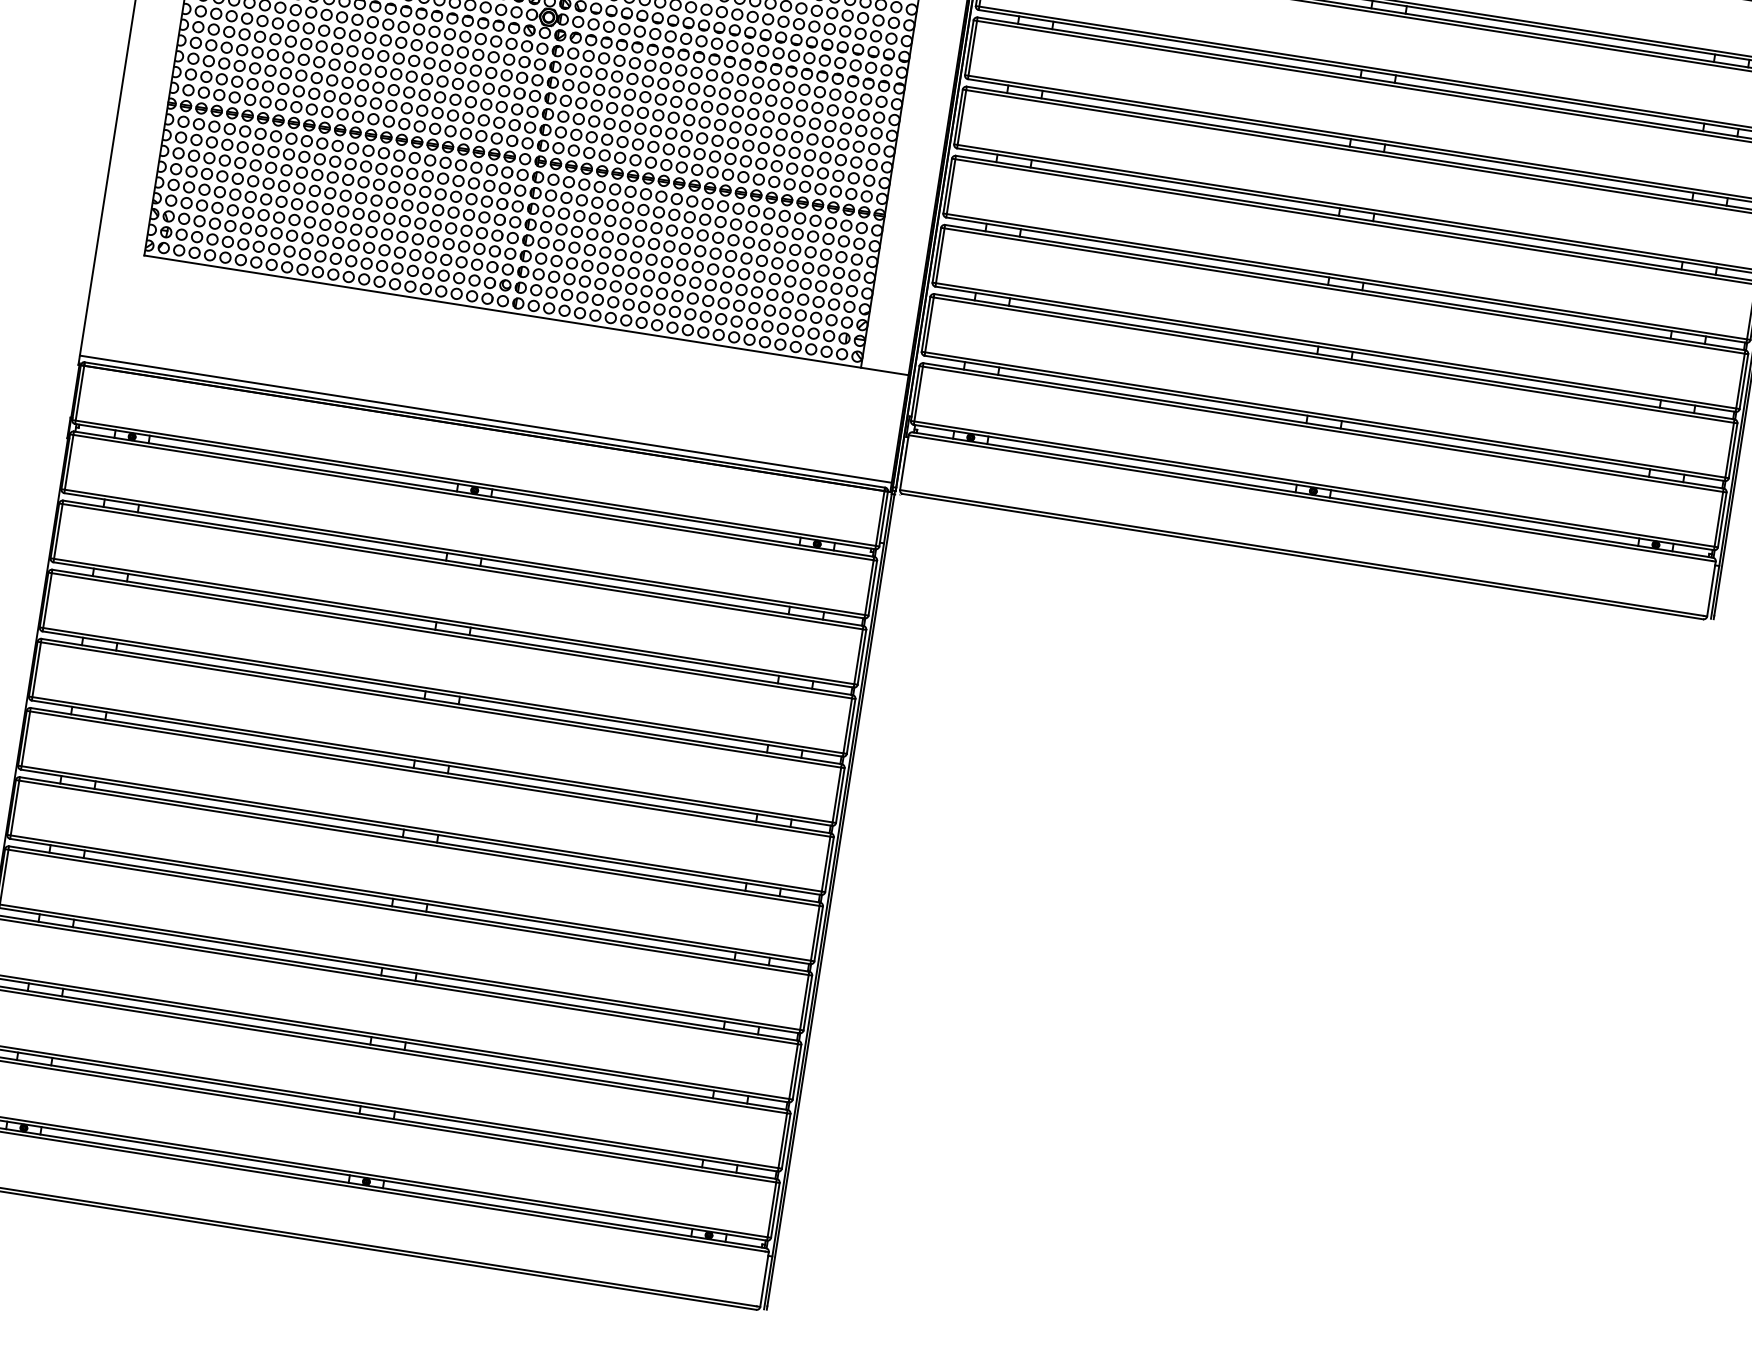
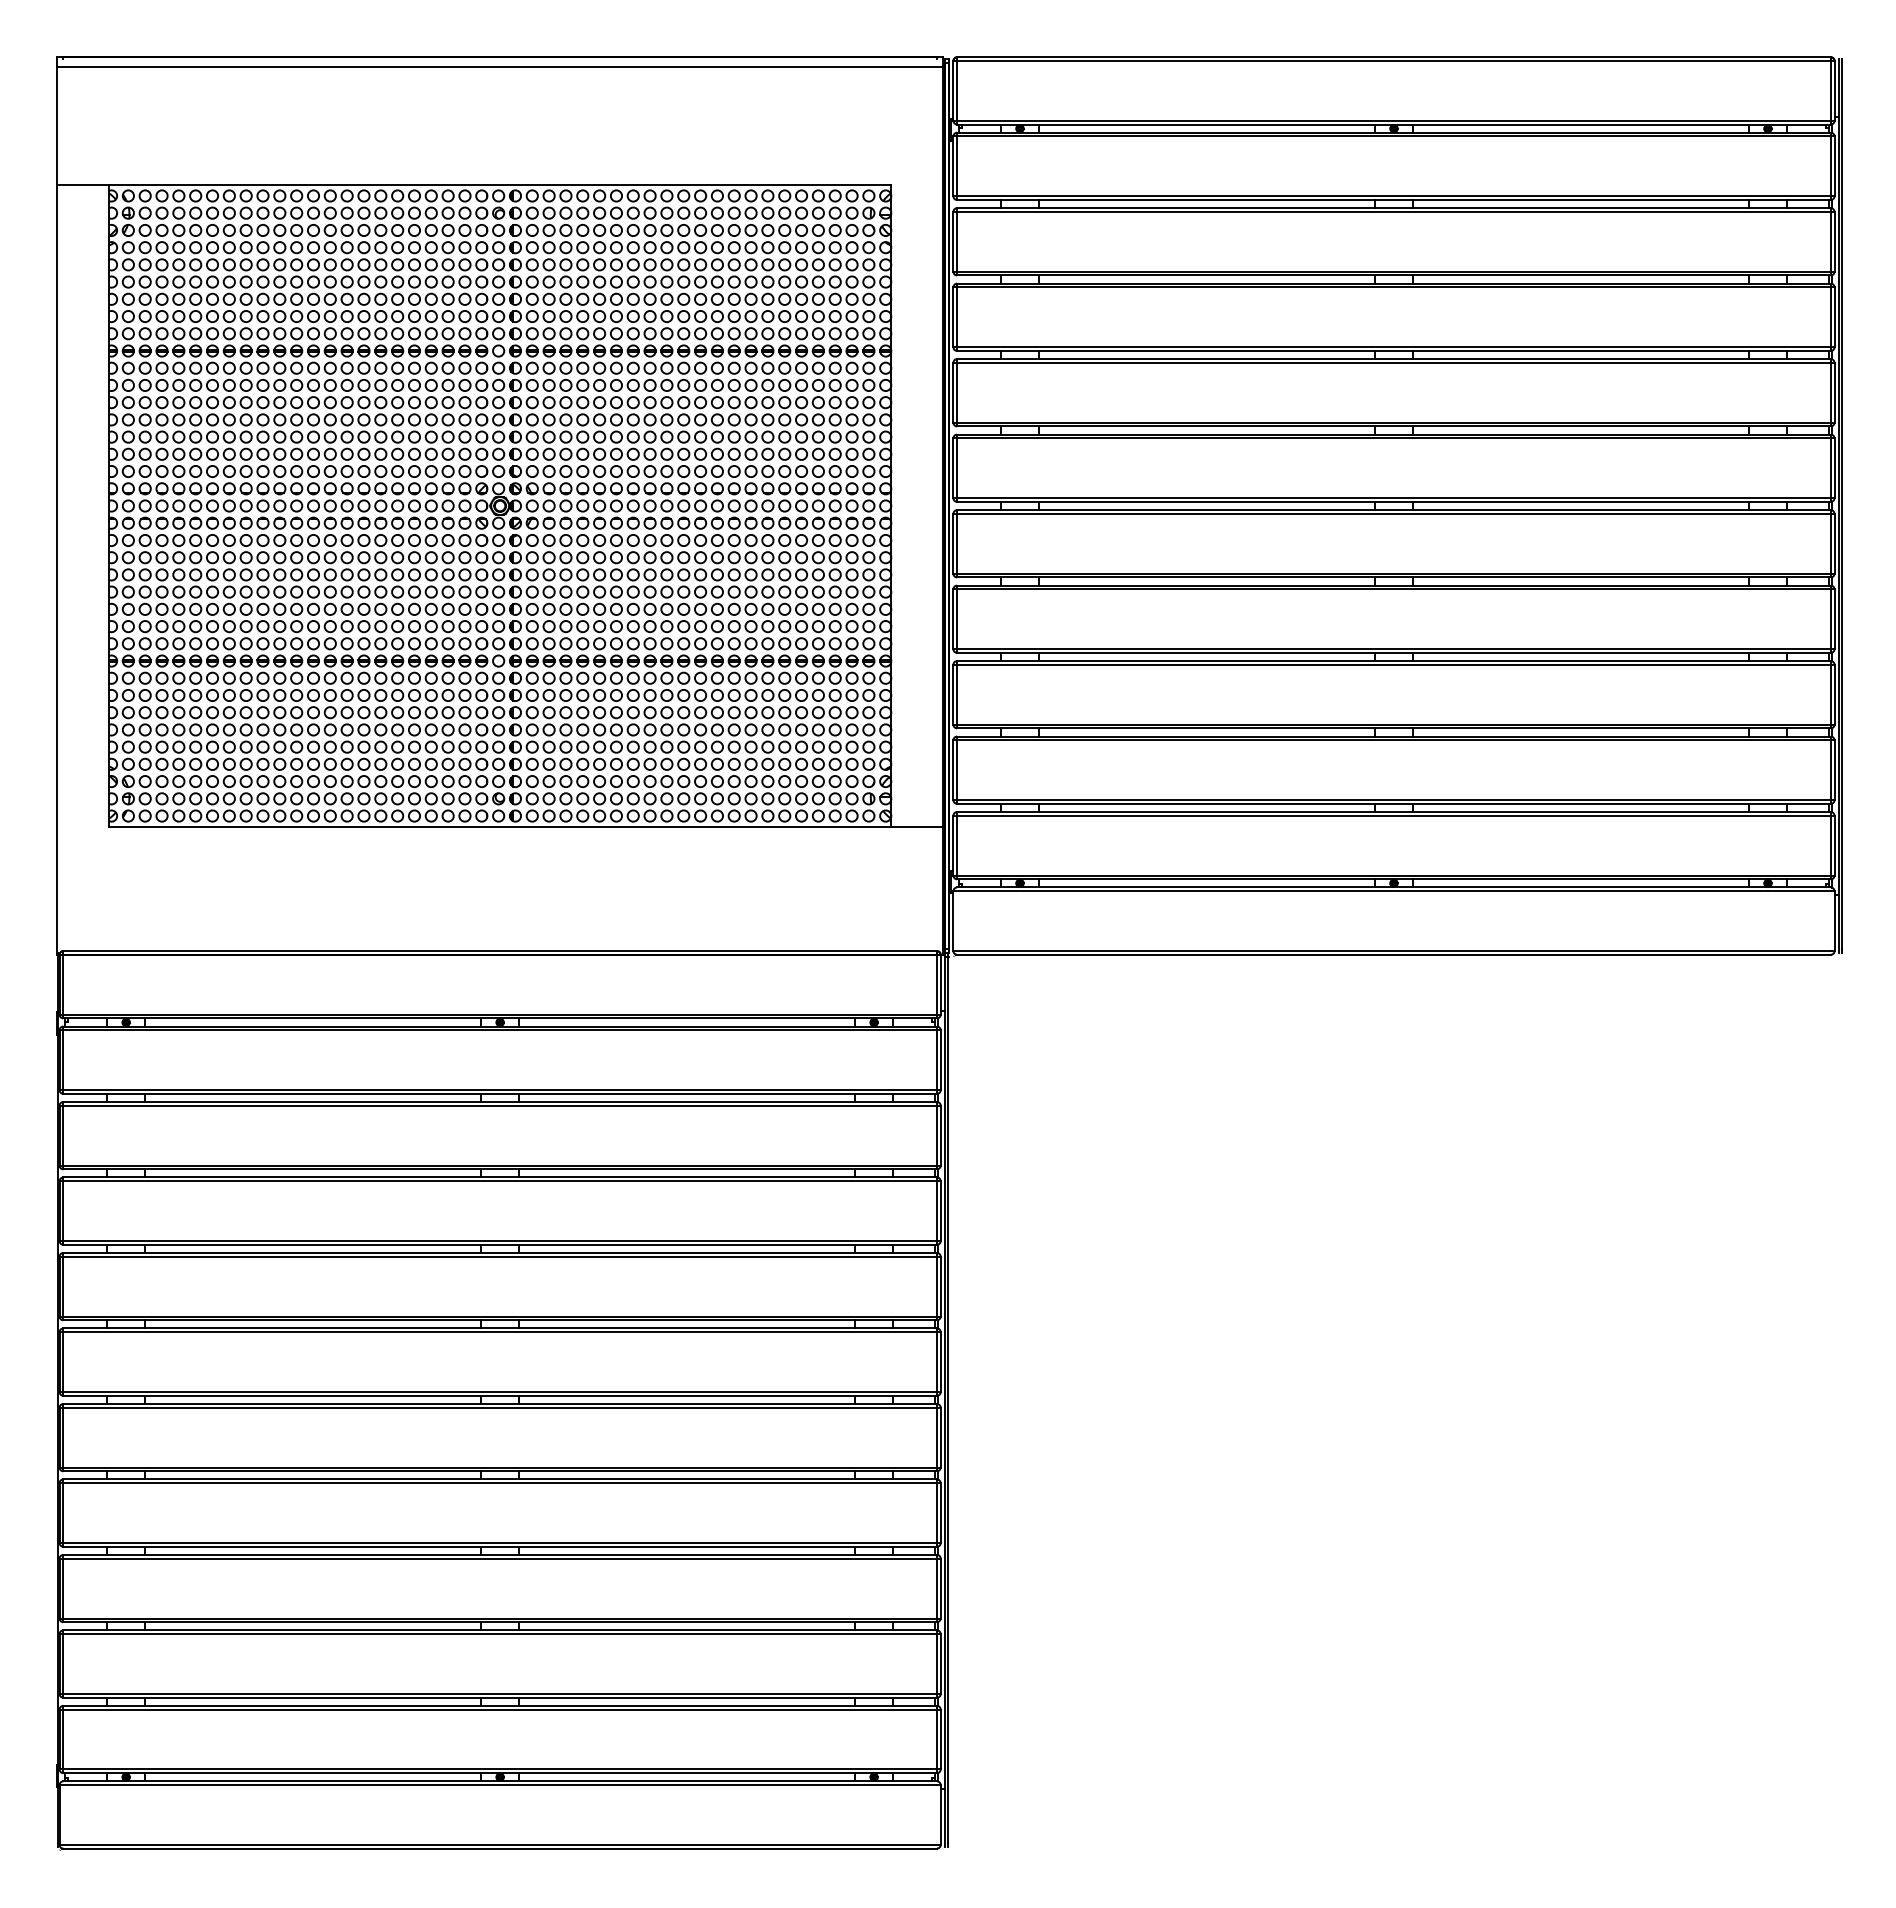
line: (485, 418) -> (499, 944), removed

